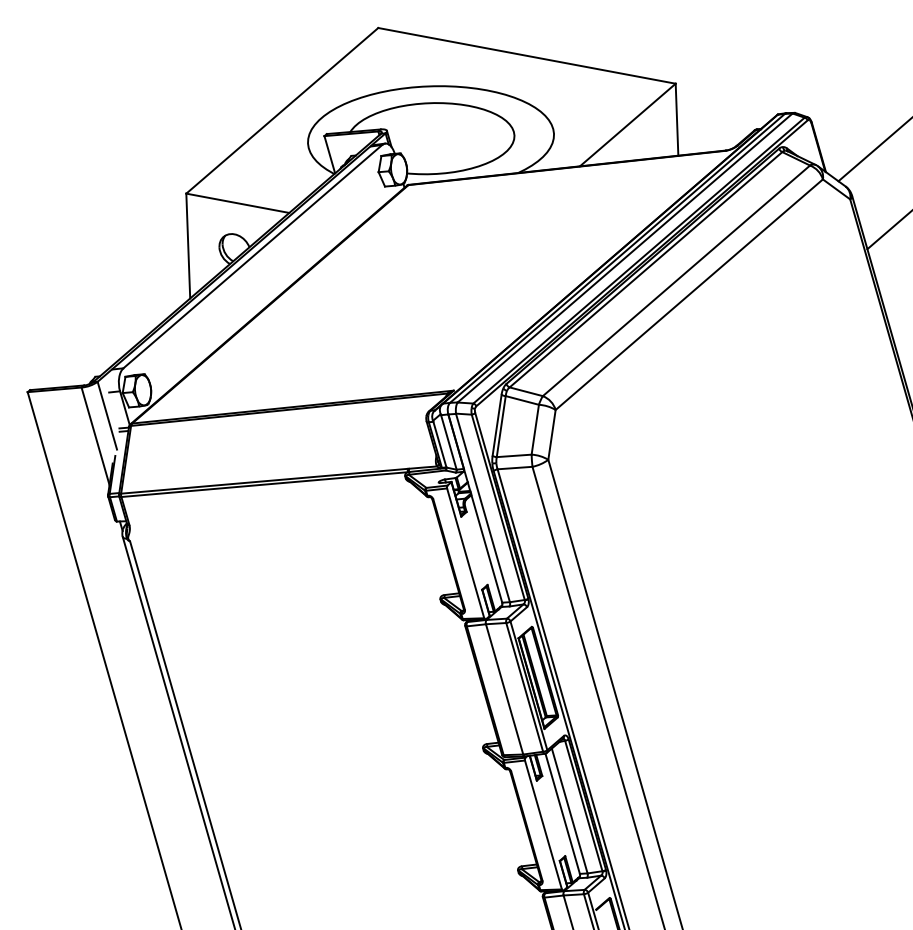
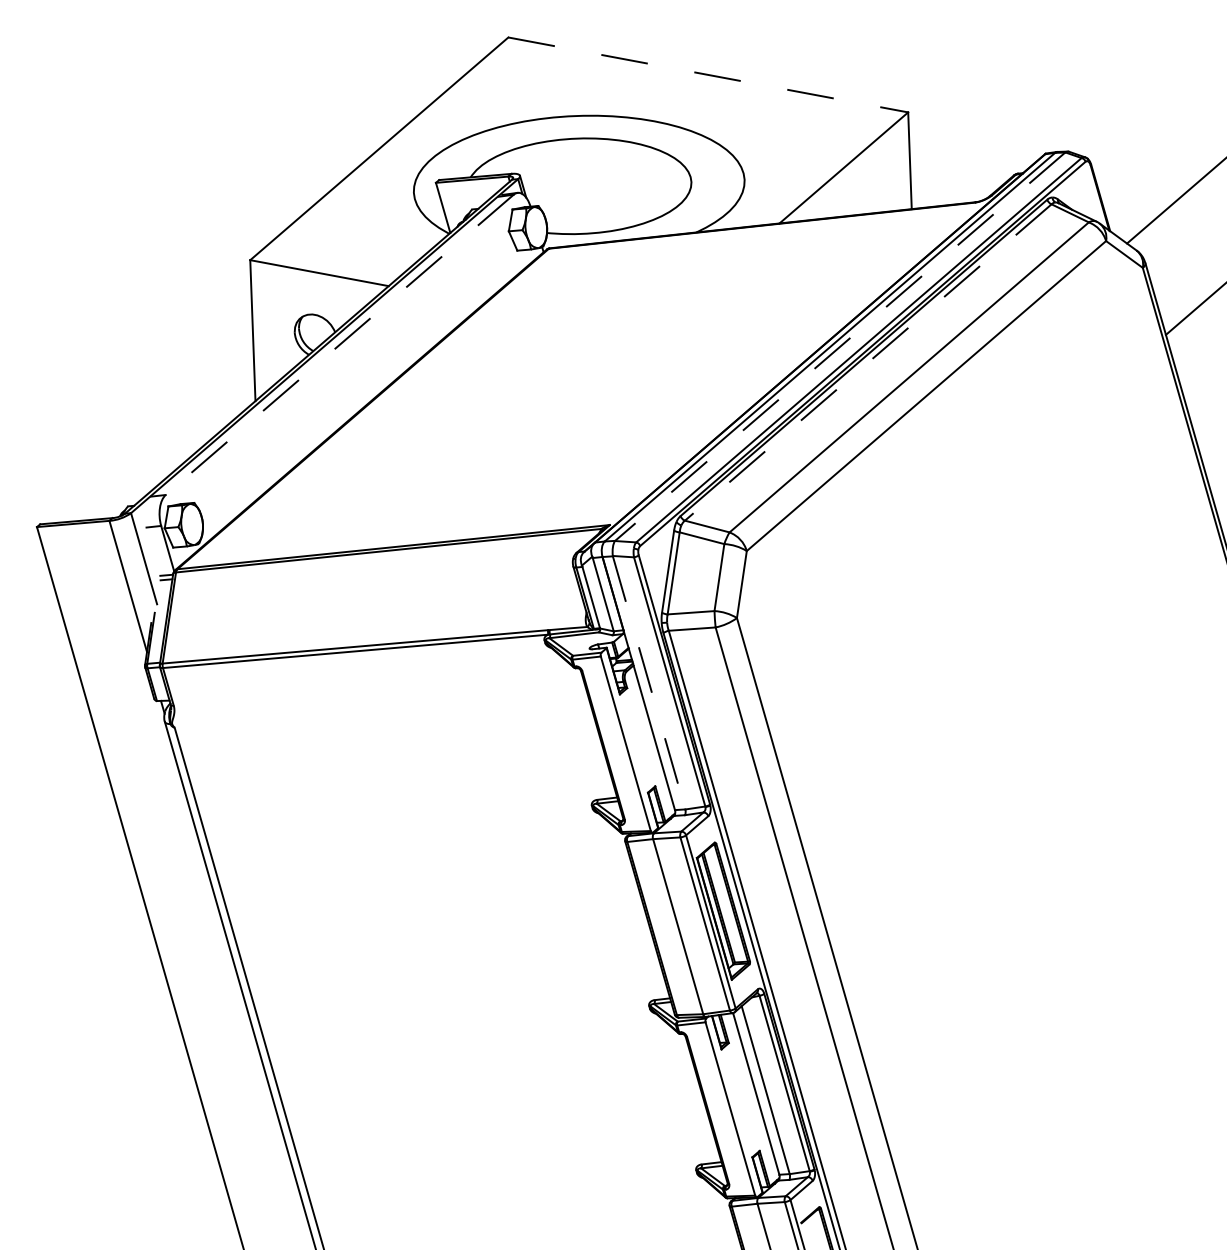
line: (527, 56) -> (708, 75), solid -> dashed
line: (252, 256) -> (339, 344), solid -> dashed
line: (624, 258) -> (839, 347), solid -> dashed
line: (645, 269) -> (867, 362), solid -> dashed
line: (483, 507) -> (649, 682), solid -> dashed

